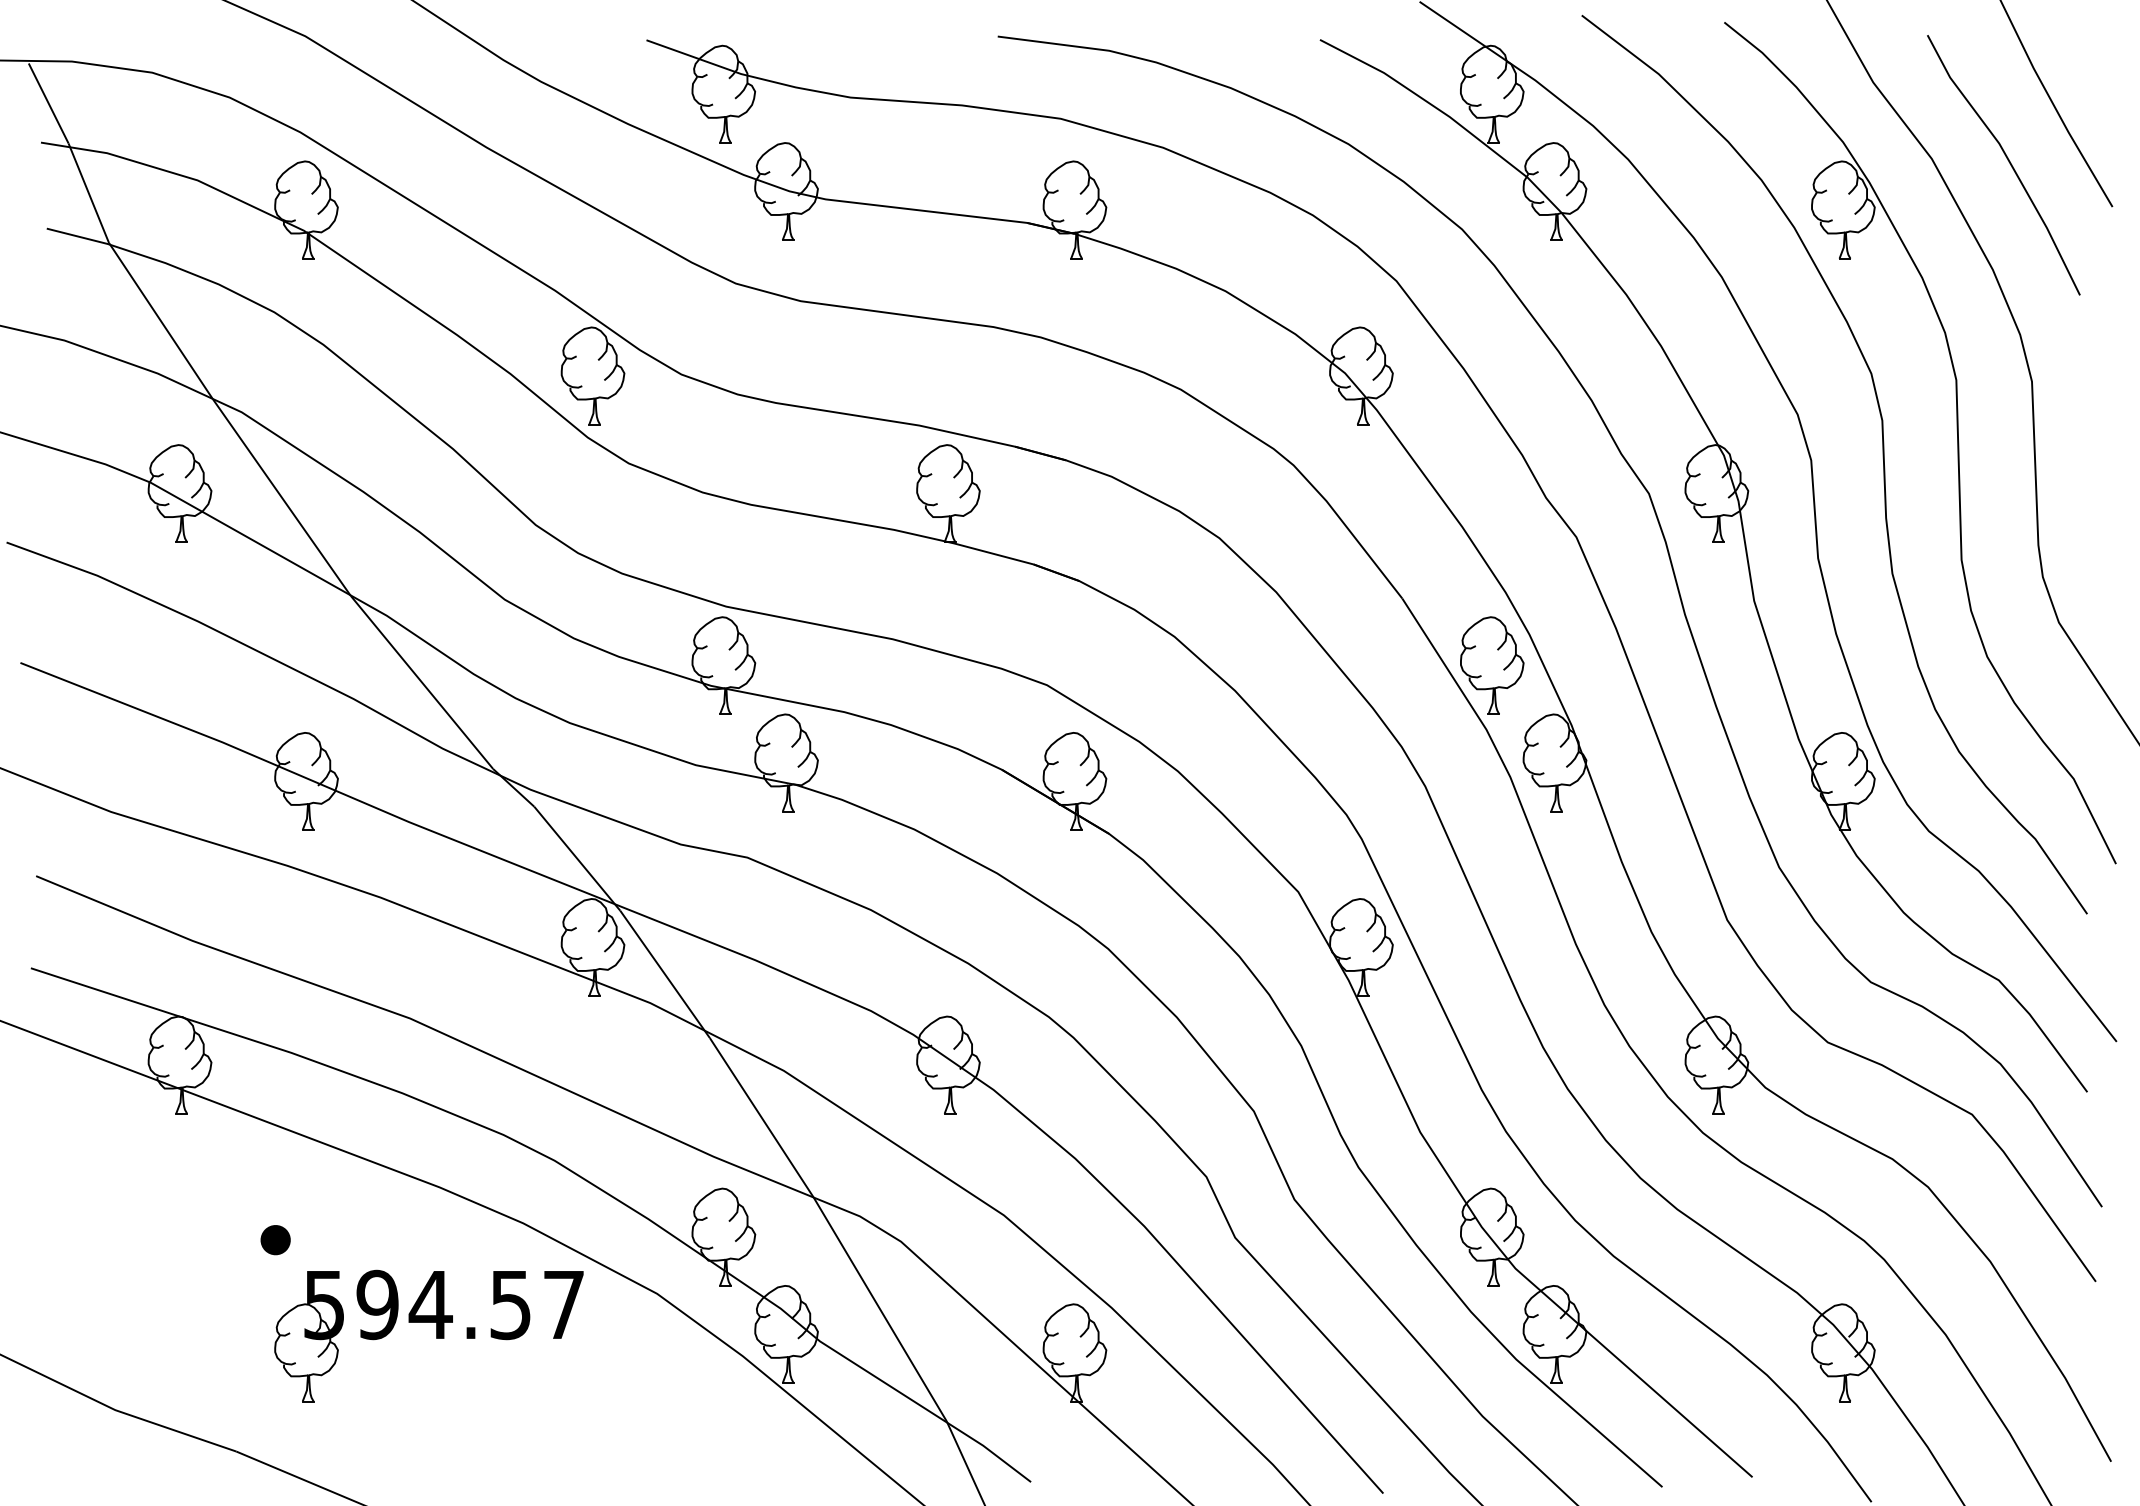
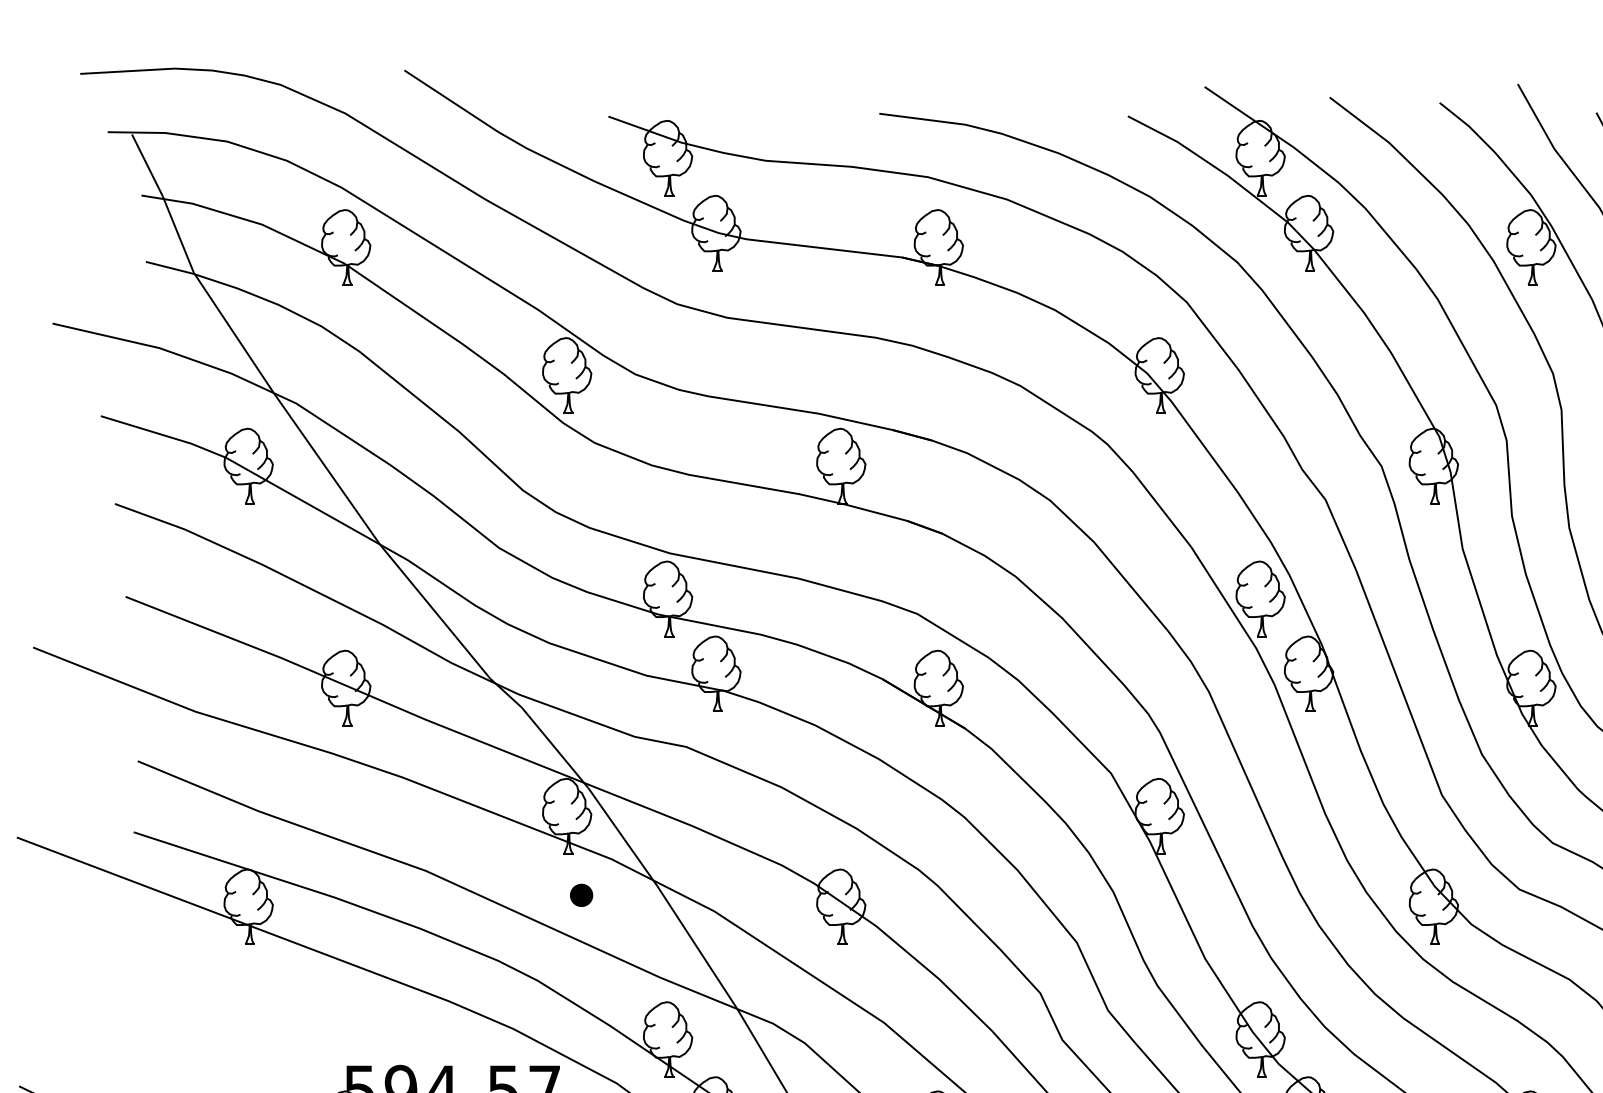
part: (275, 1240) -> (581, 895), moved

